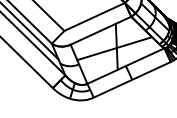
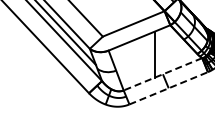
line: (114, 48) -> (152, 56), removed
line: (125, 66) -> (162, 74), solid -> dashed
line: (133, 79) -> (169, 88), solid -> dashed

